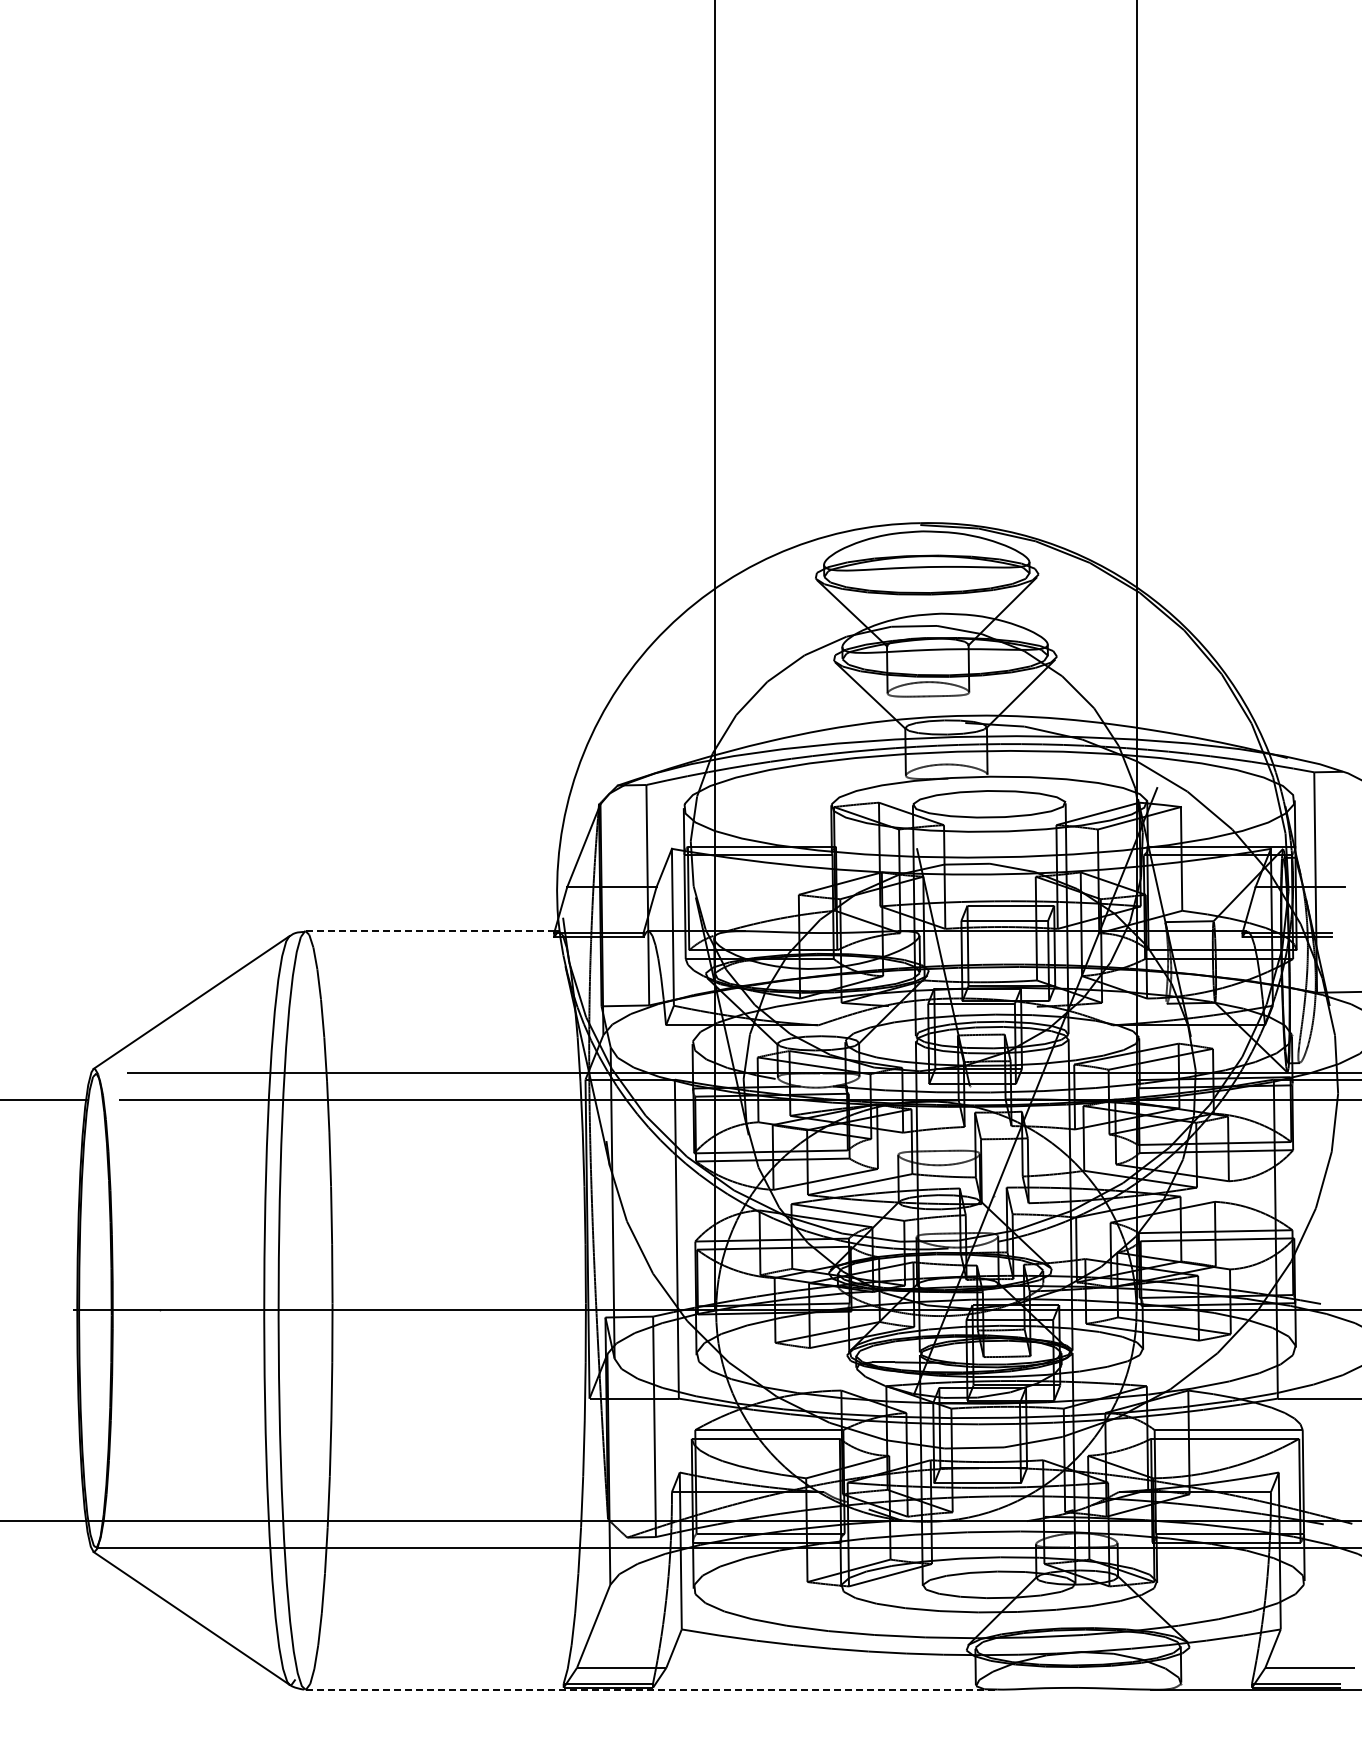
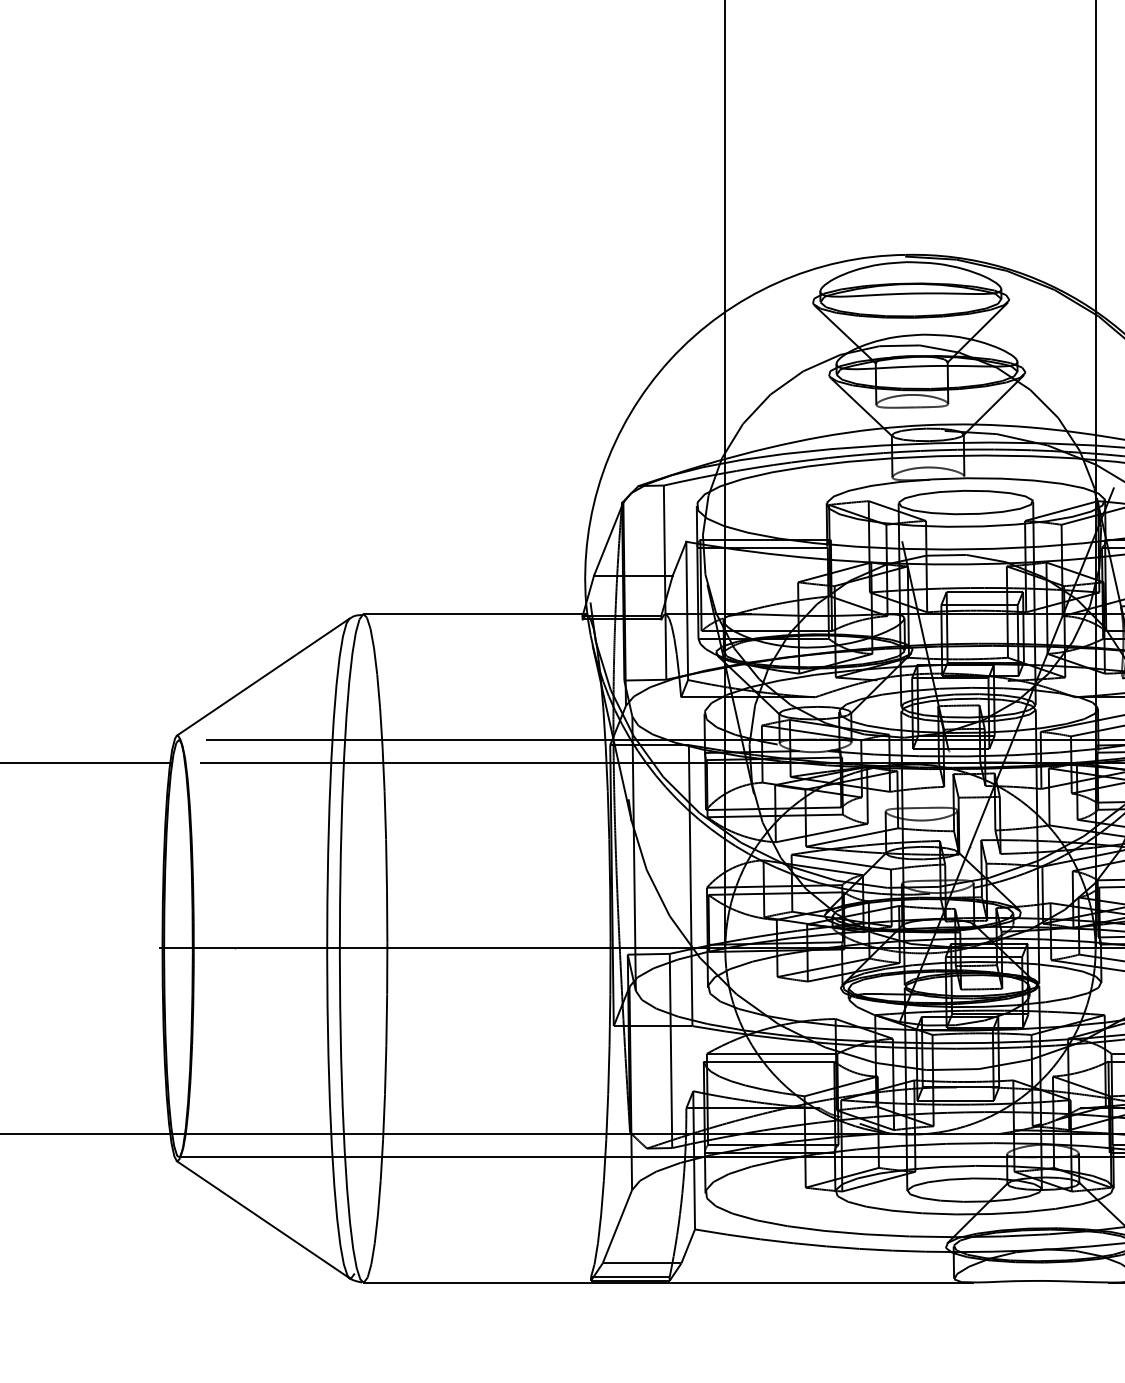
line: (430, 931) -> (473, 614), dashed -> solid
line: (651, 1689) -> (668, 1282), dashed -> solid

